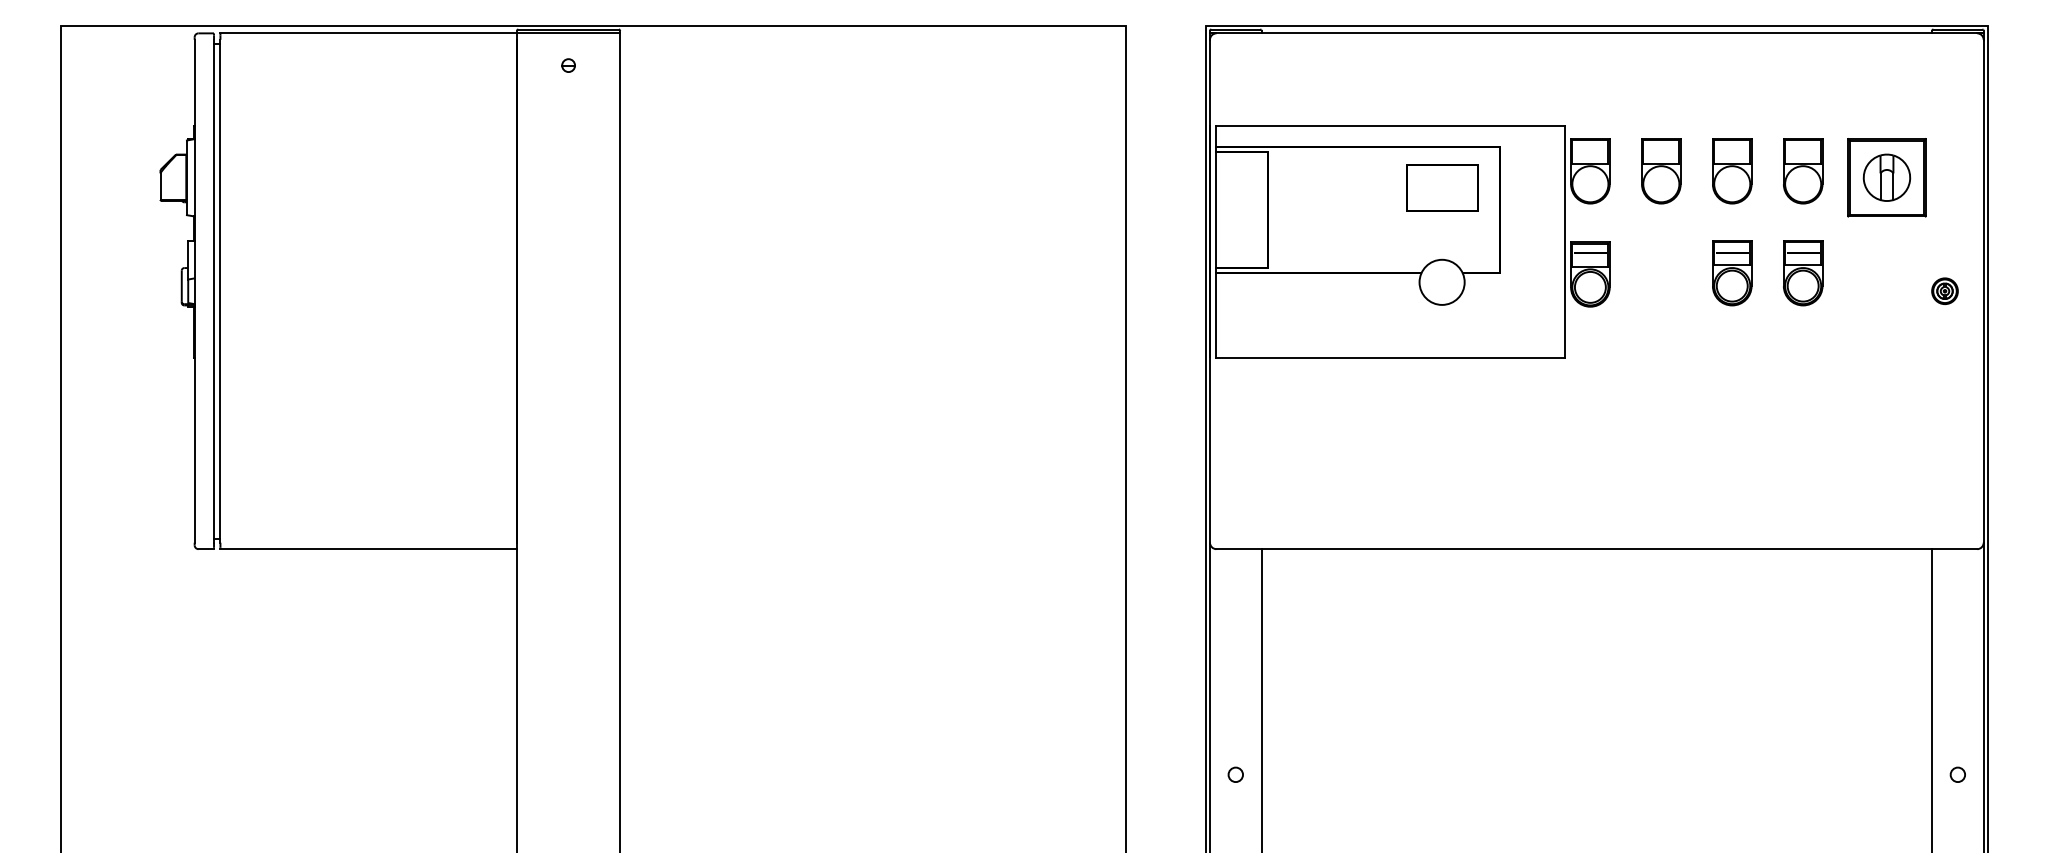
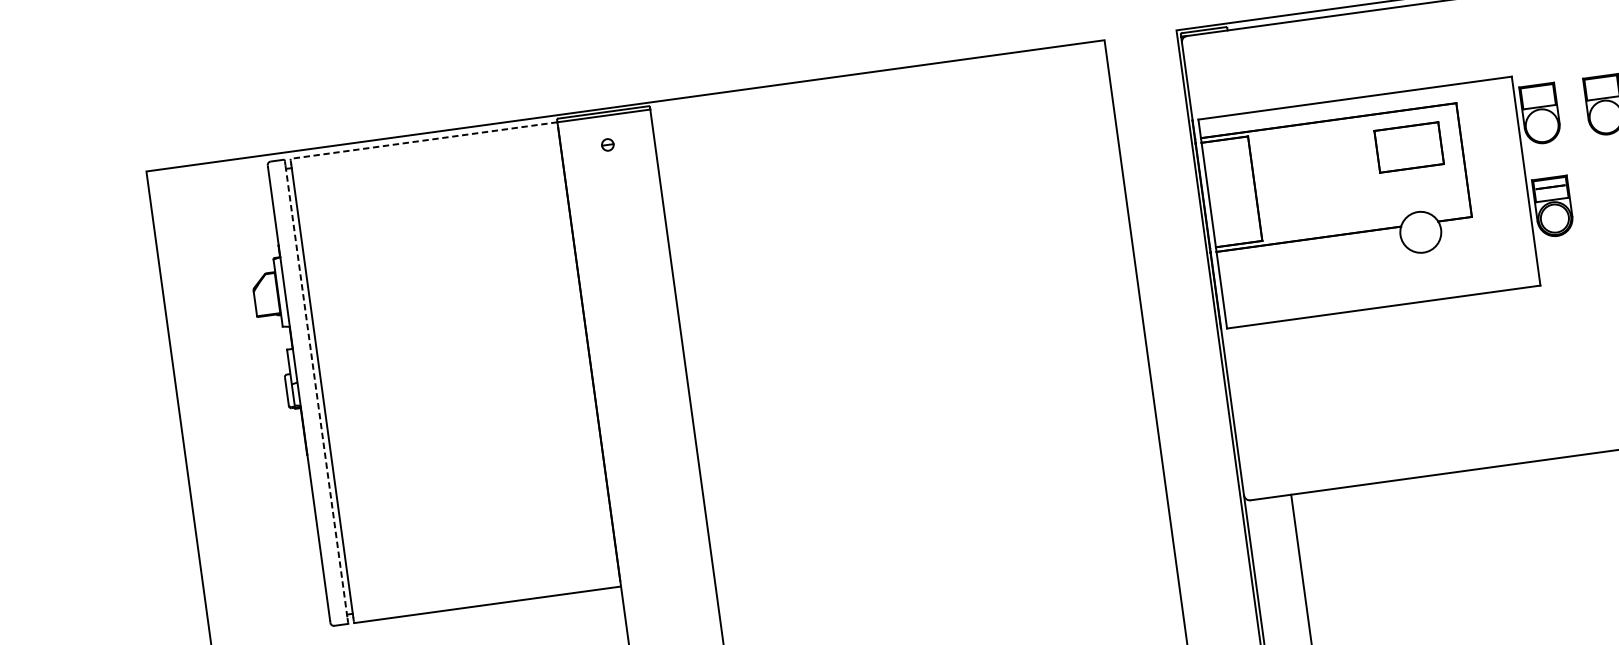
line: (368, 33) -> (423, 140), solid -> dashed
line: (214, 291) -> (316, 391), solid -> dashed

